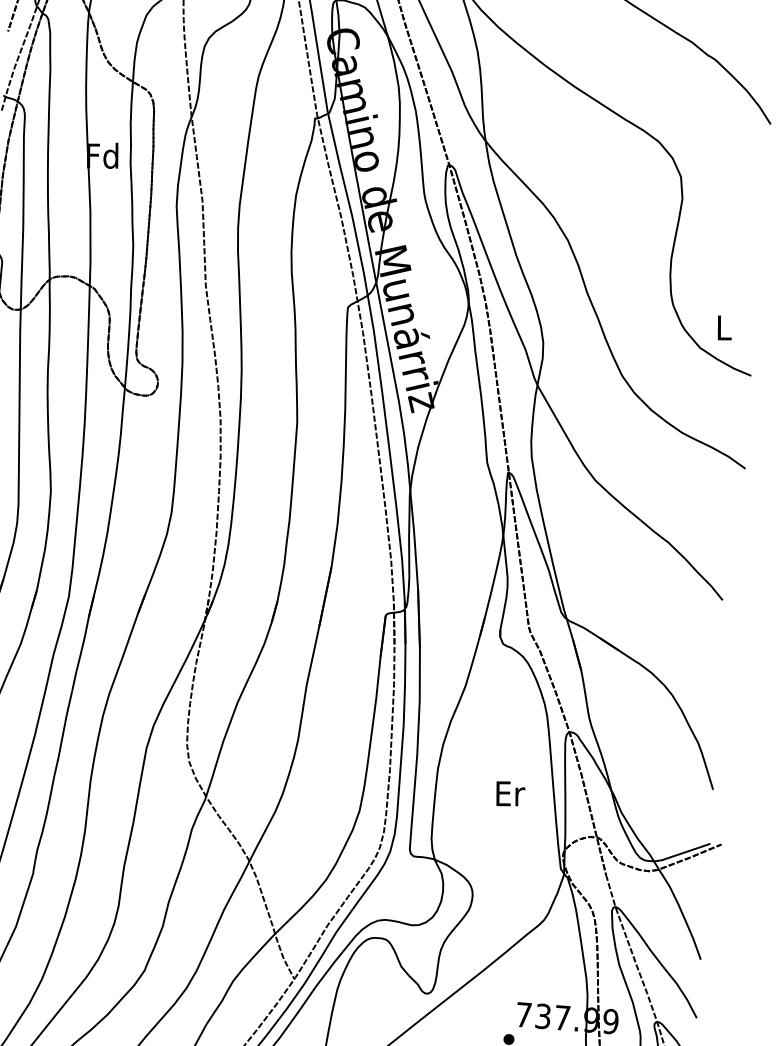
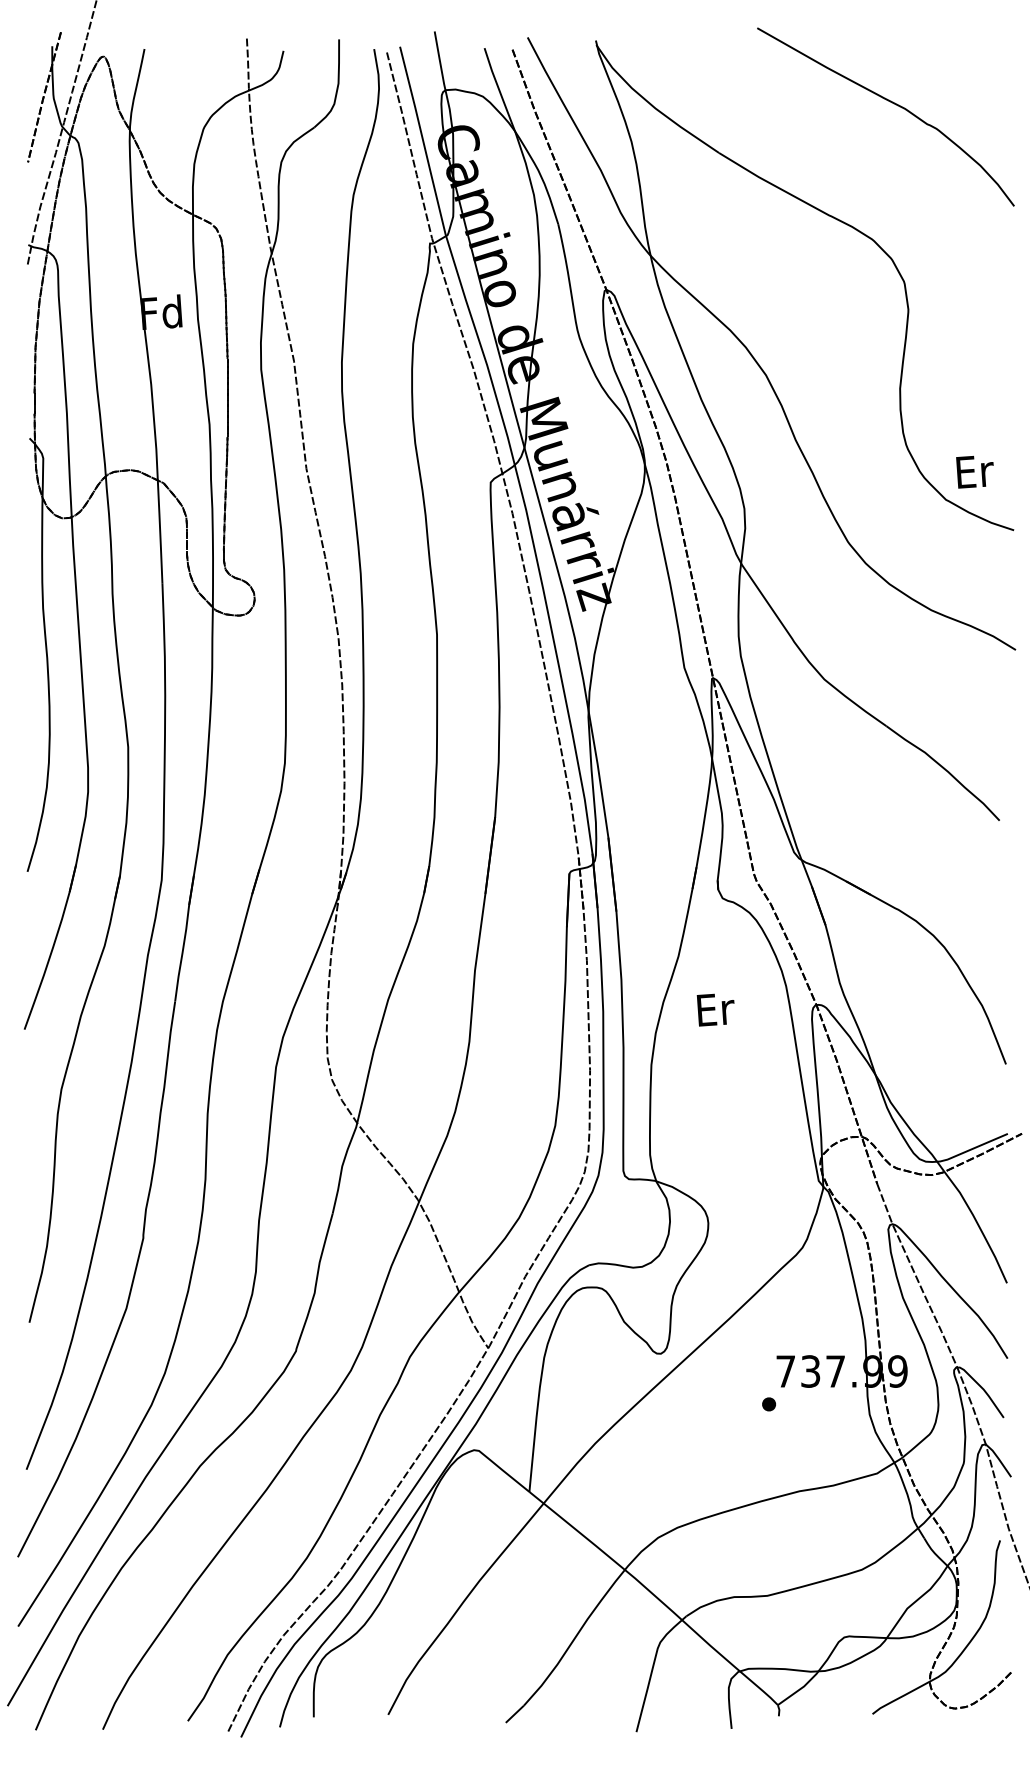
text: (724, 327) -> (974, 471), L -> Er
text: (510, 793) -> (715, 1009), moved

